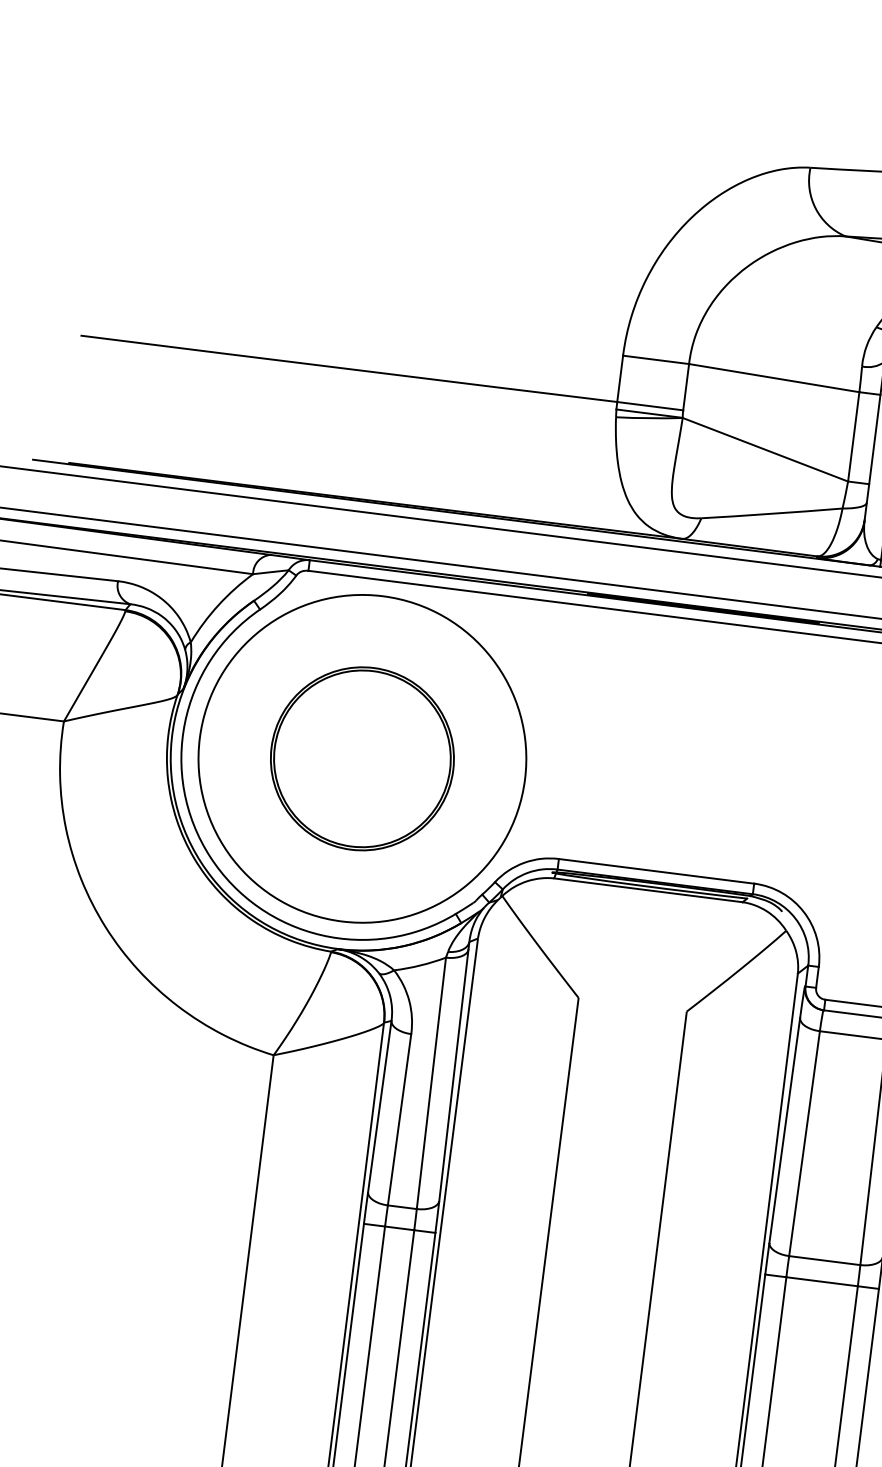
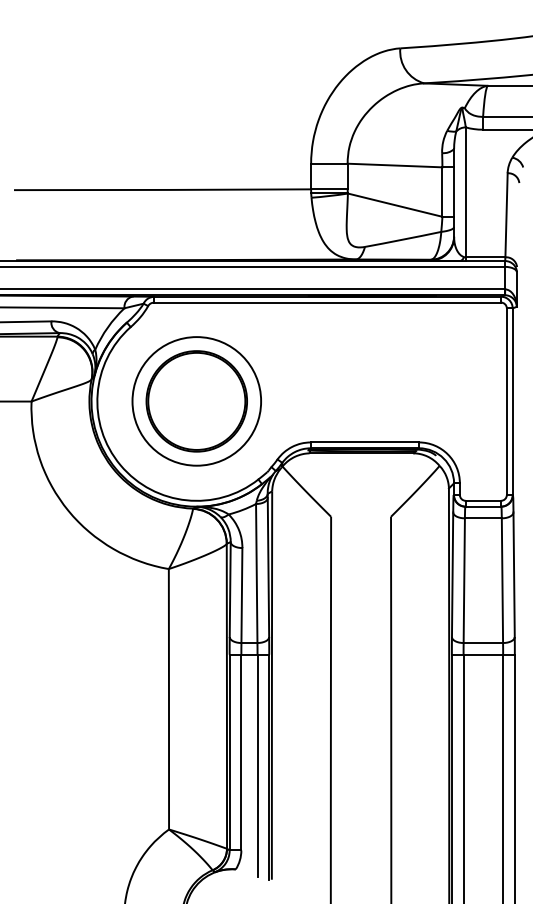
circle: (361, 758) -> (196, 401), size x0.71

